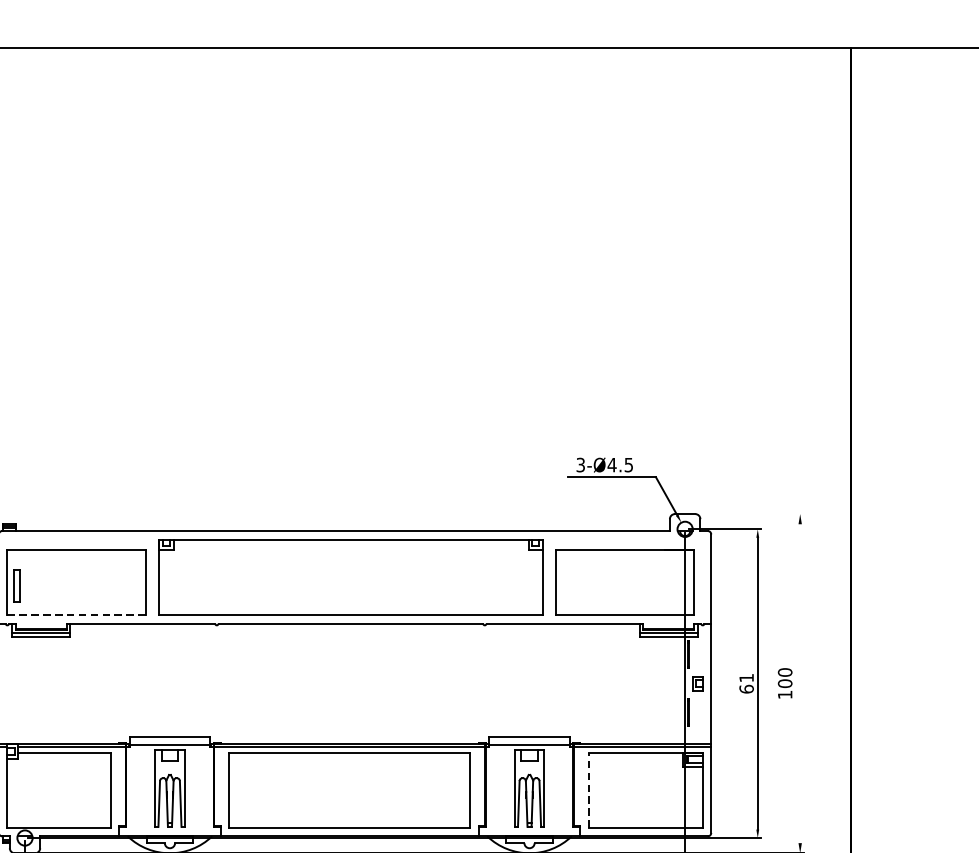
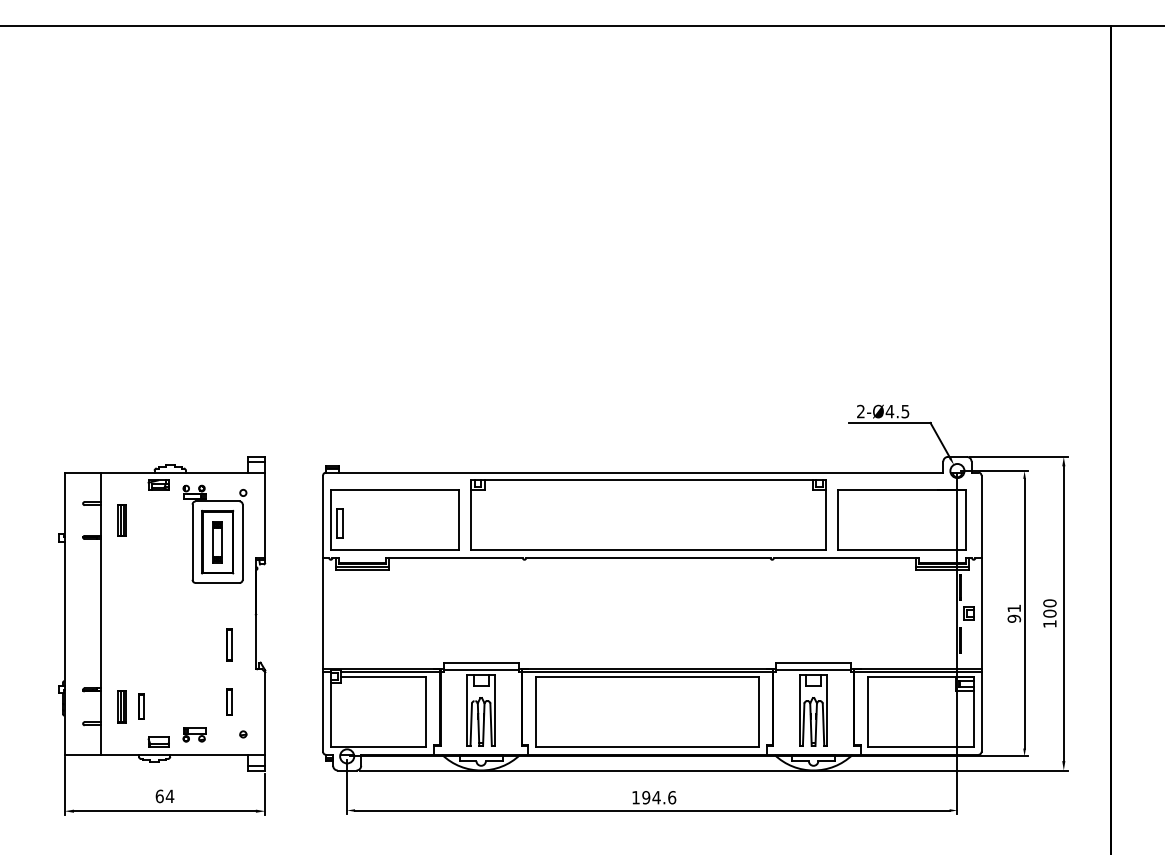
text: (580, 464) -> (860, 411), 3-Ø4.5 -> 2-Ø4.5
line: (751, 513) -> (1018, 456), added
line: (76, 615) -> (394, 550), dashed -> solid
line: (799, 683) -> (1063, 613), added
text: (746, 688) -> (1014, 618), 61 -> 91
line: (588, 790) -> (868, 712), dashed -> solid

